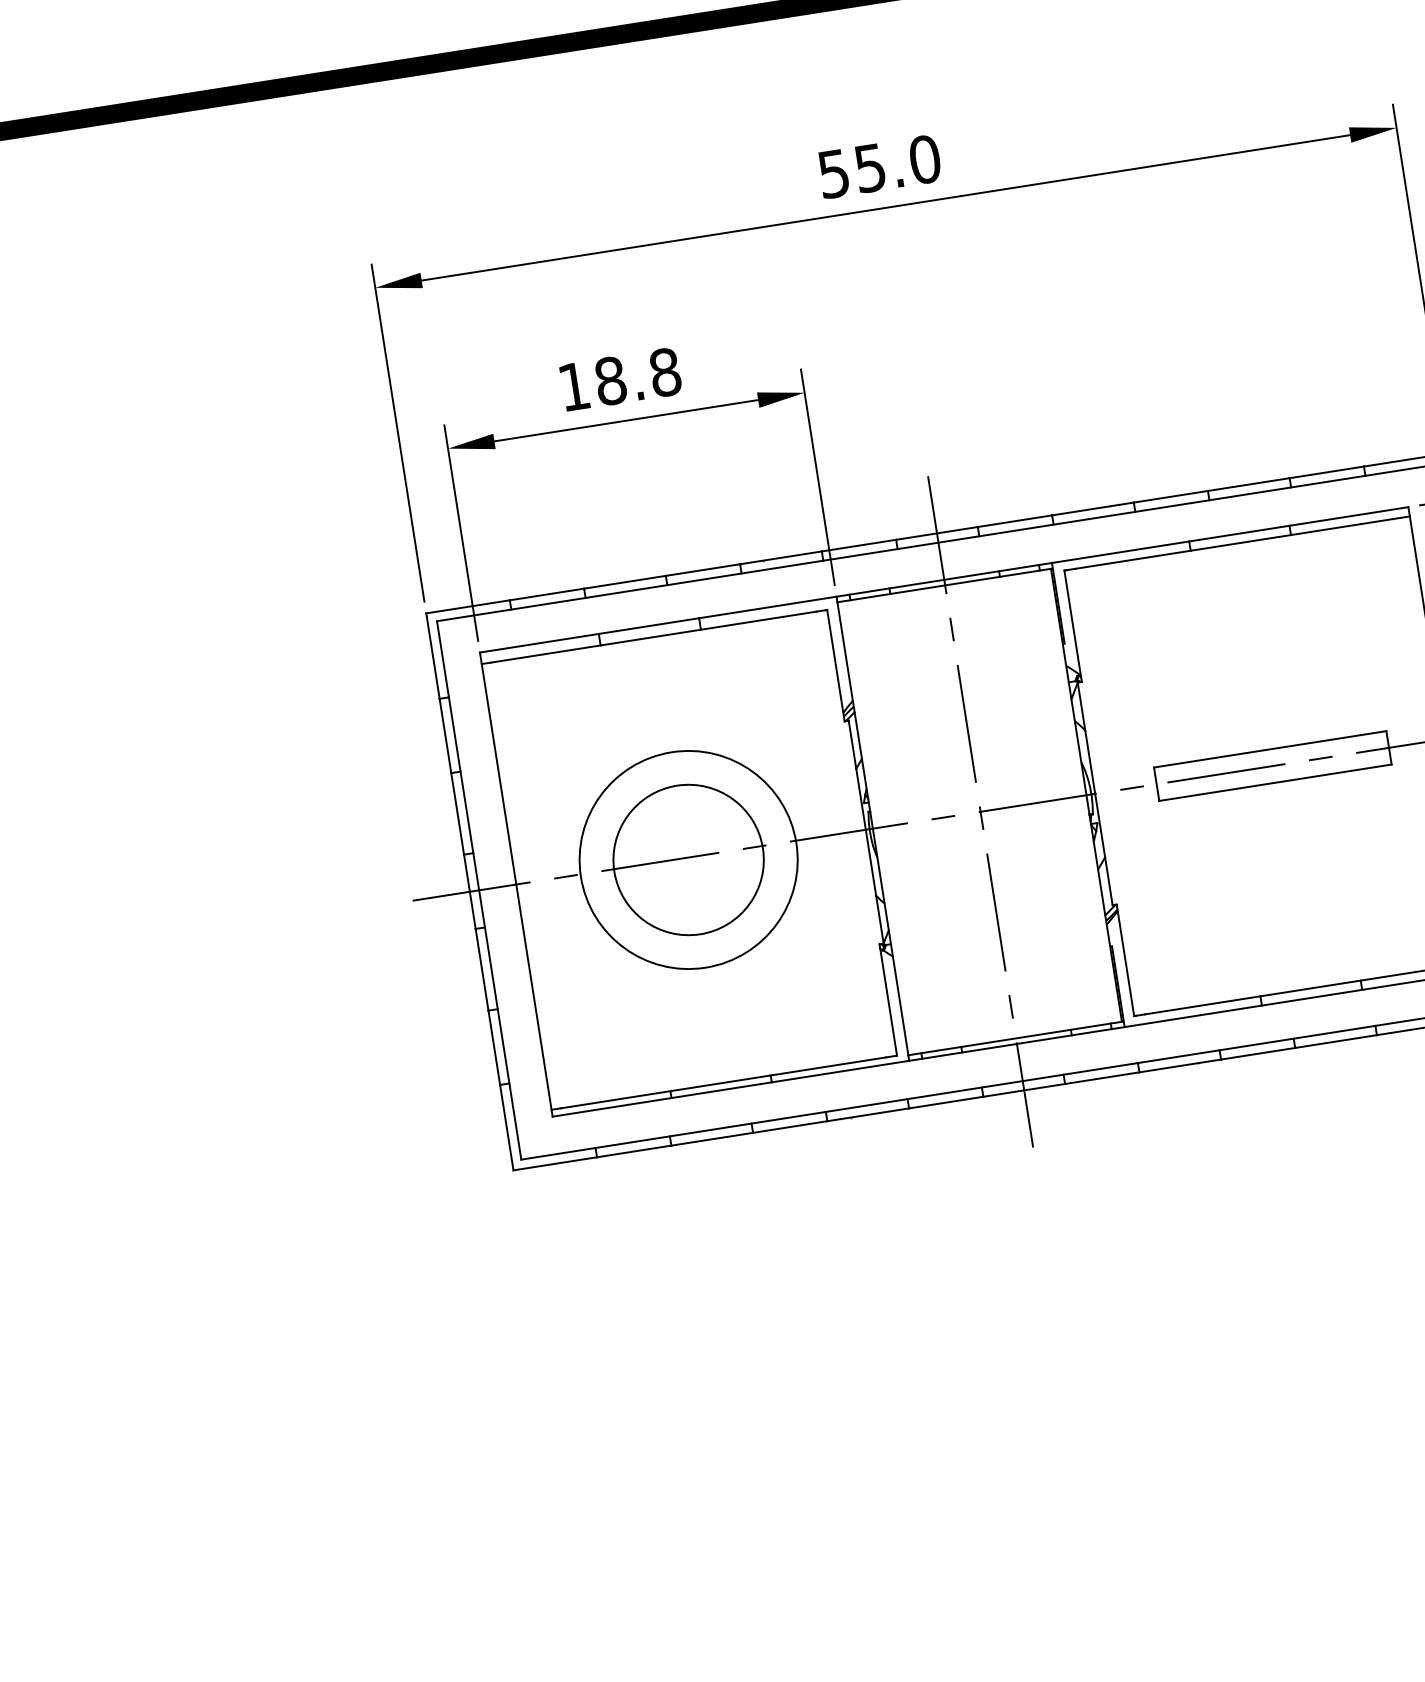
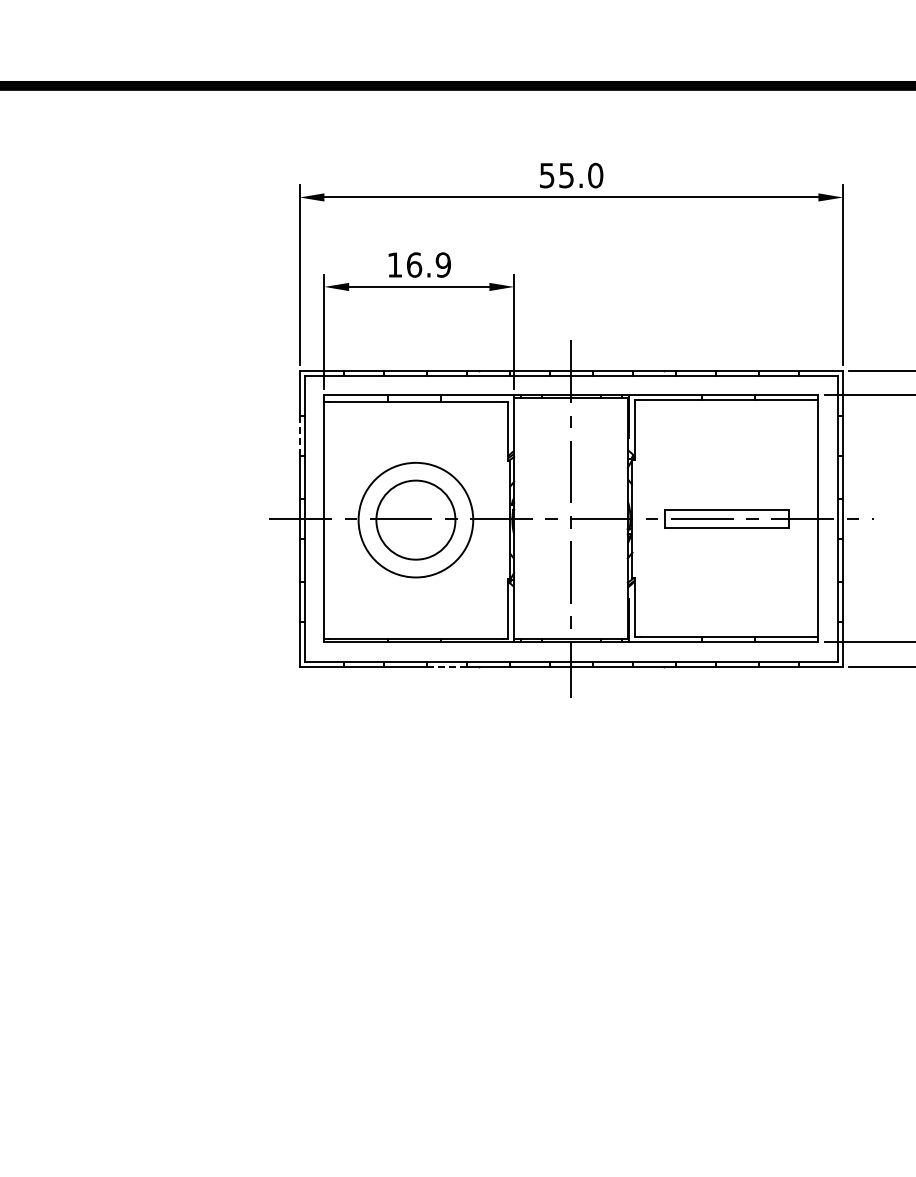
text: (637, 375) -> (428, 264), 18.8 -> 16.9
line: (444, 735) -> (299, 435), solid -> dashed
line: (789, 1127) -> (446, 667), solid -> dashed

